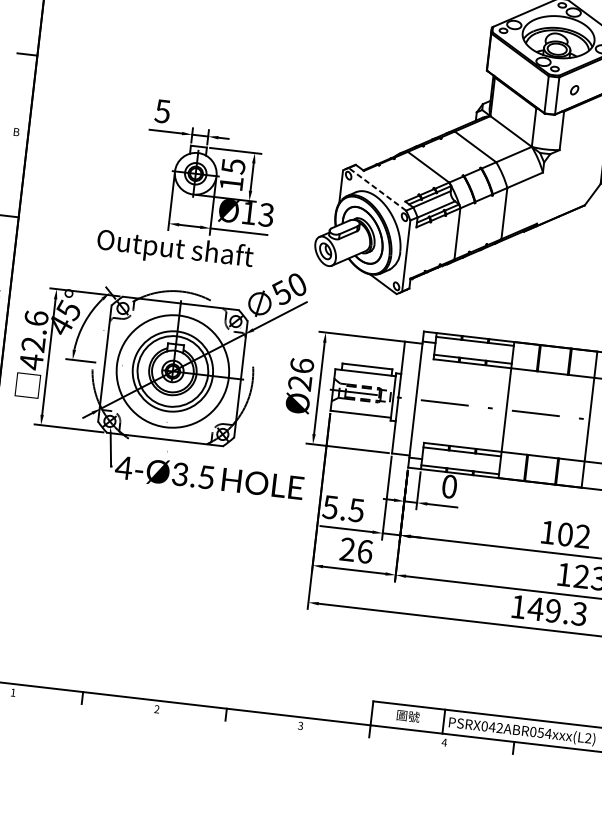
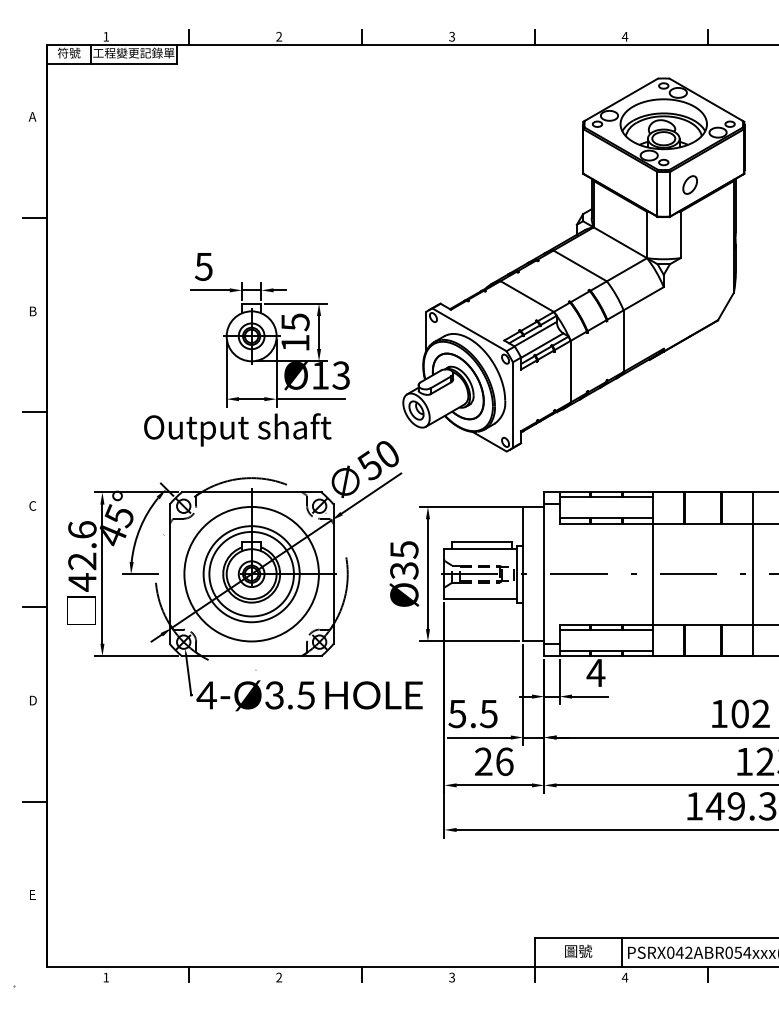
part: (574, 89) -> (689, 184), size x1.67
line: (377, 189) -> (469, 329), dashed -> solid
text: (301, 373) -> (404, 559), Ø26 -> Ø35
text: (449, 486) -> (595, 672), 0 -> 4

